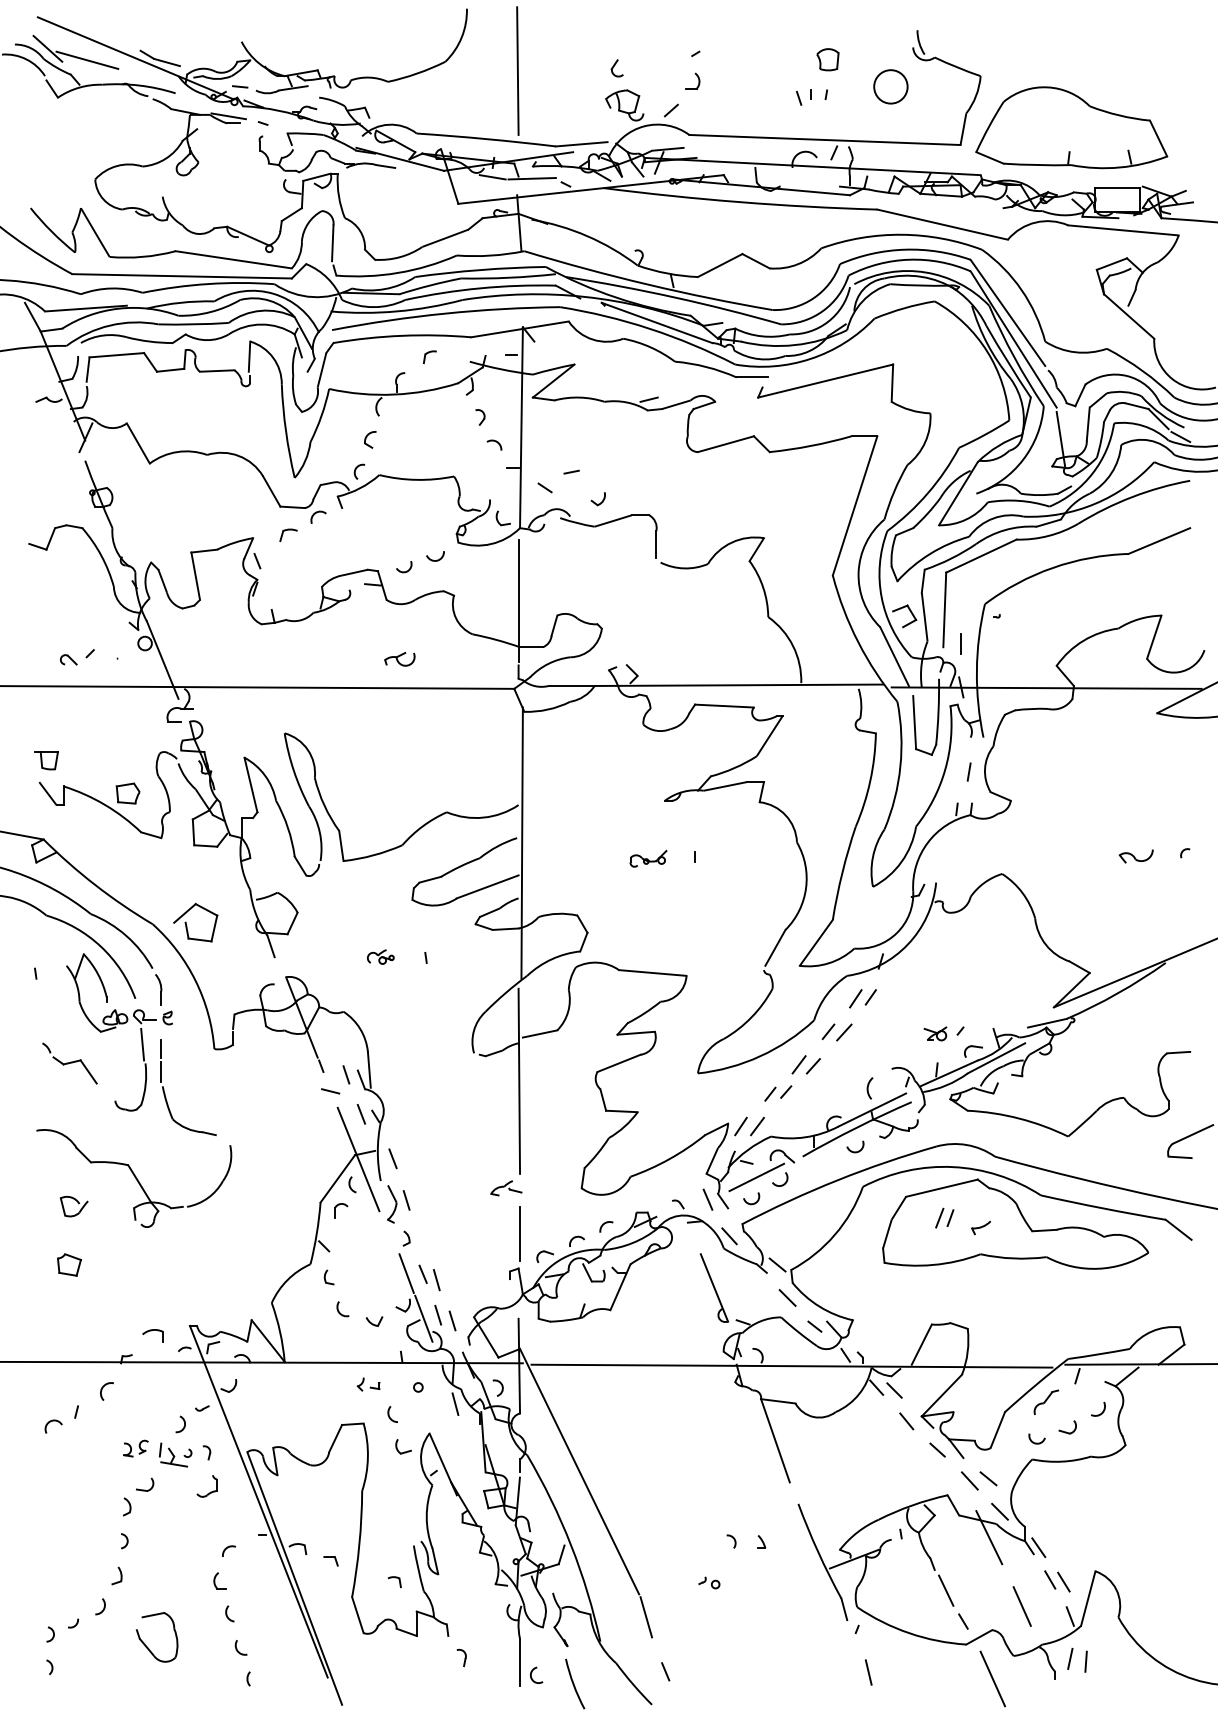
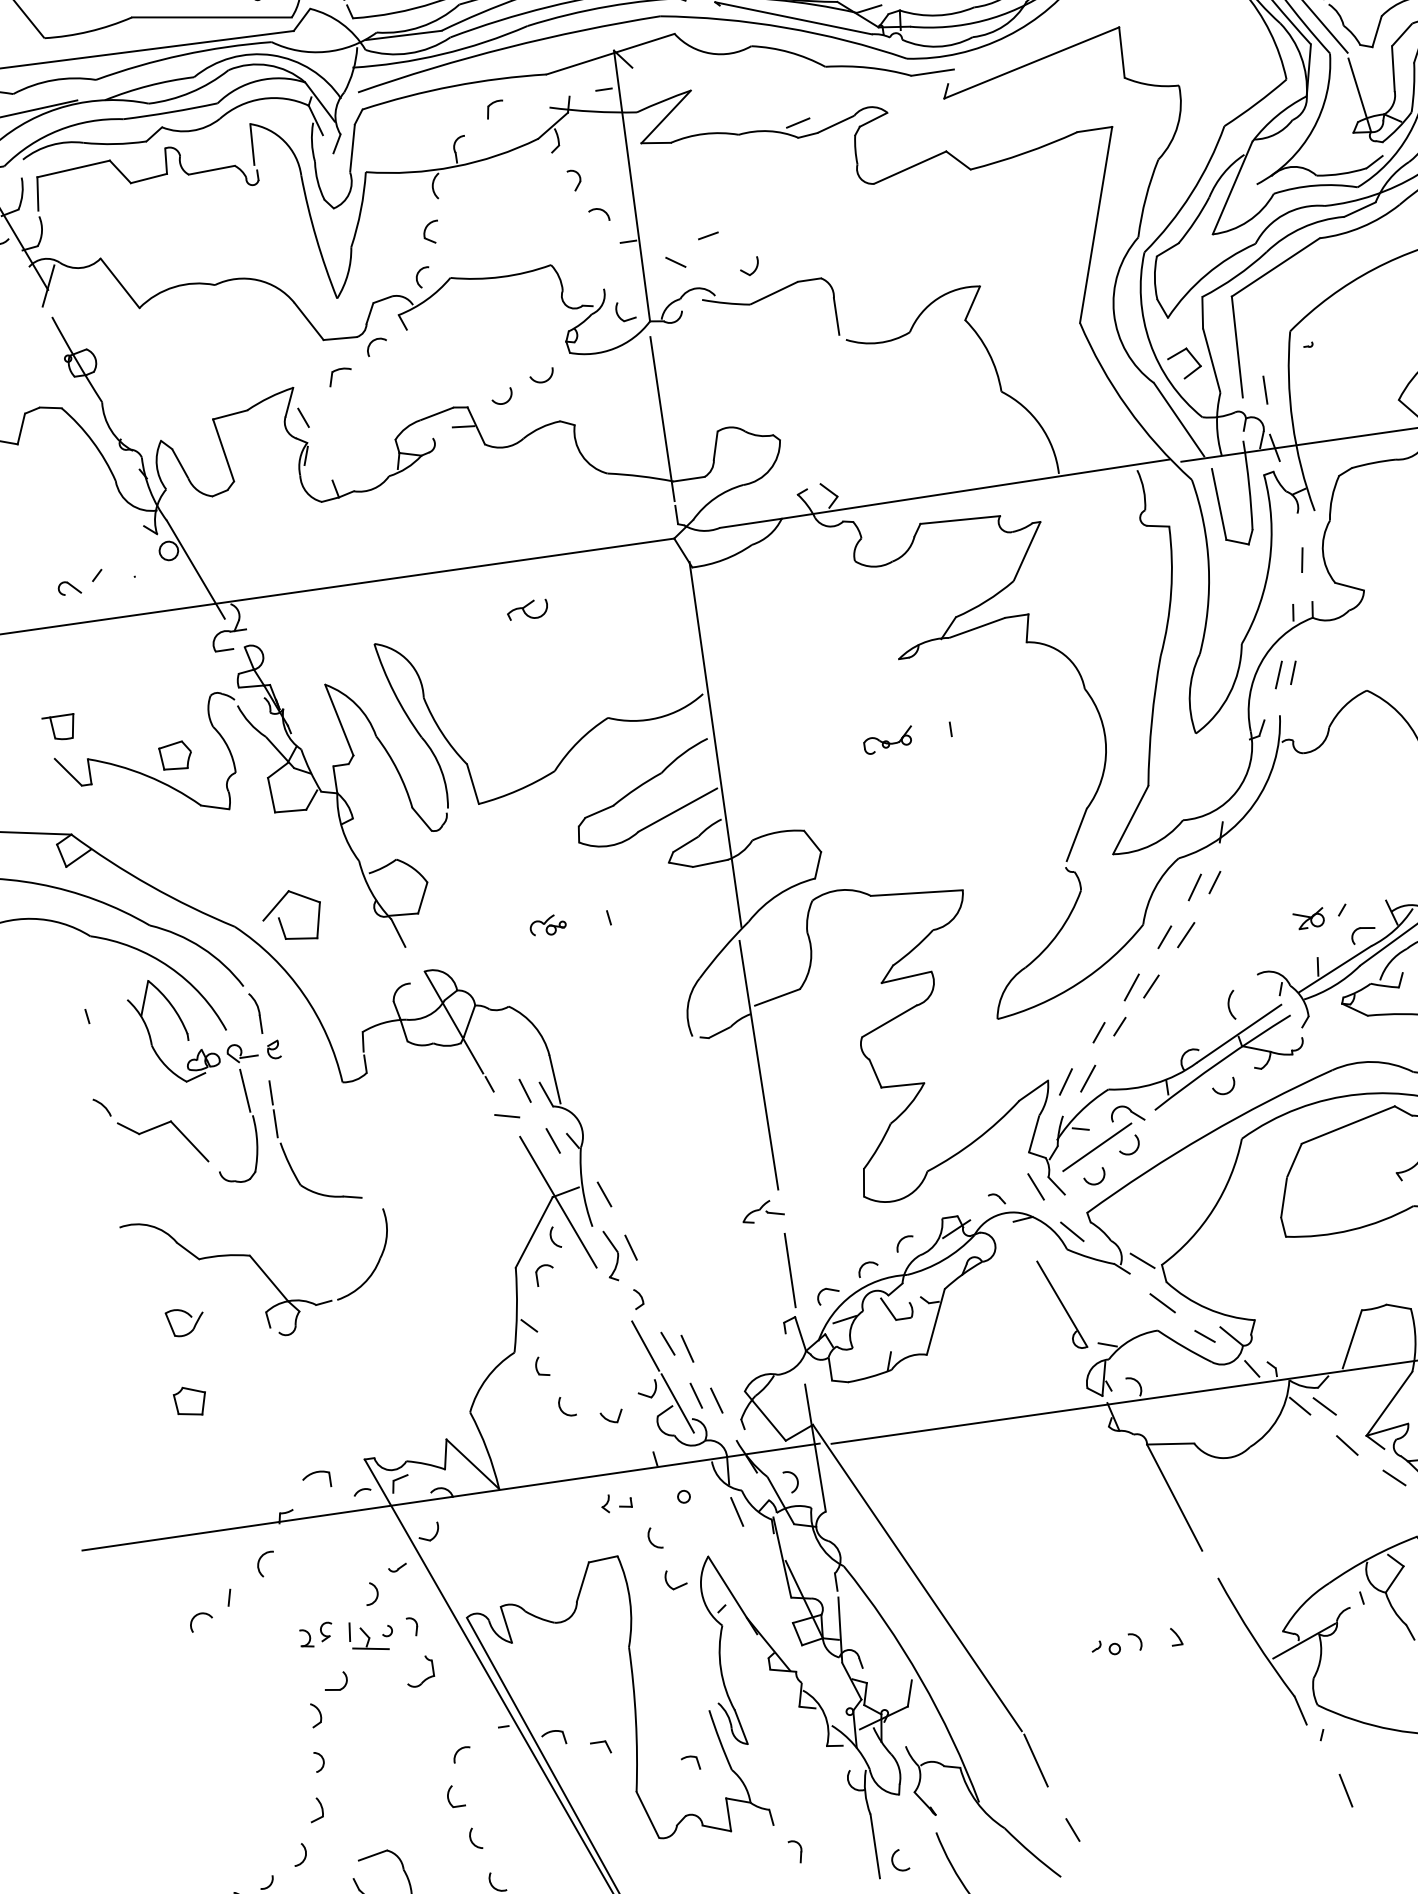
part: (399, 659) -> (527, 610), moved
part: (69, 1063) -> (150, 1130), size x1.43
part: (944, 1217) -> (1285, 673), moved
part: (709, 1582) -> (1106, 1647), moved

